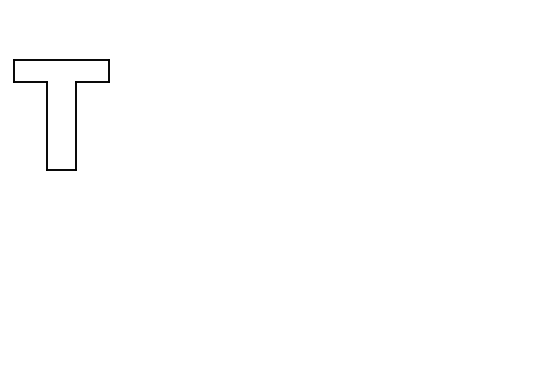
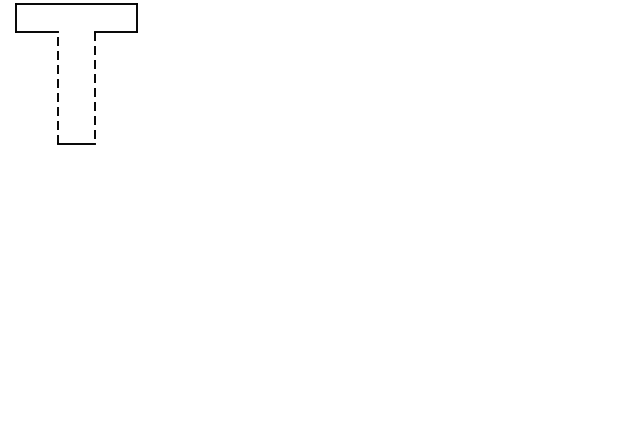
line: (47, 126) -> (58, 88), solid -> dashed
line: (75, 126) -> (94, 88), solid -> dashed

